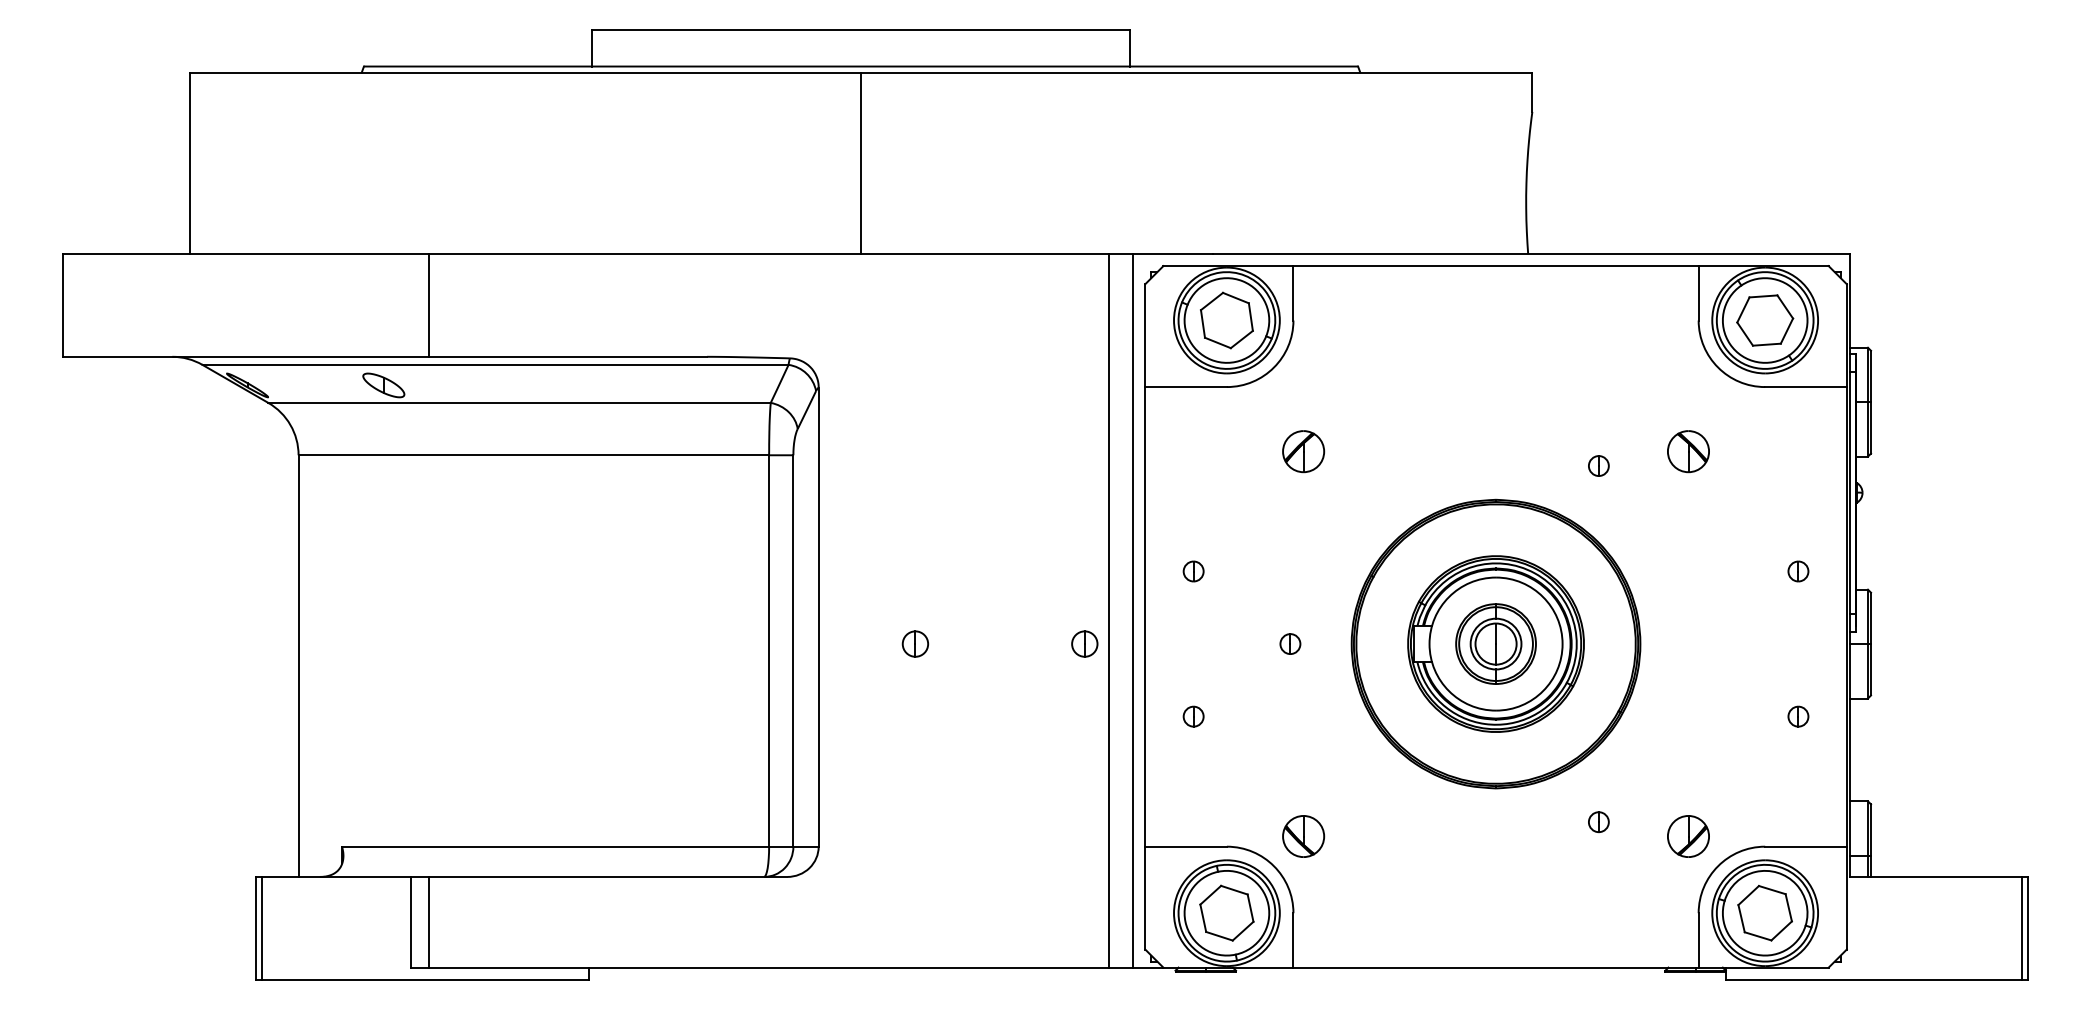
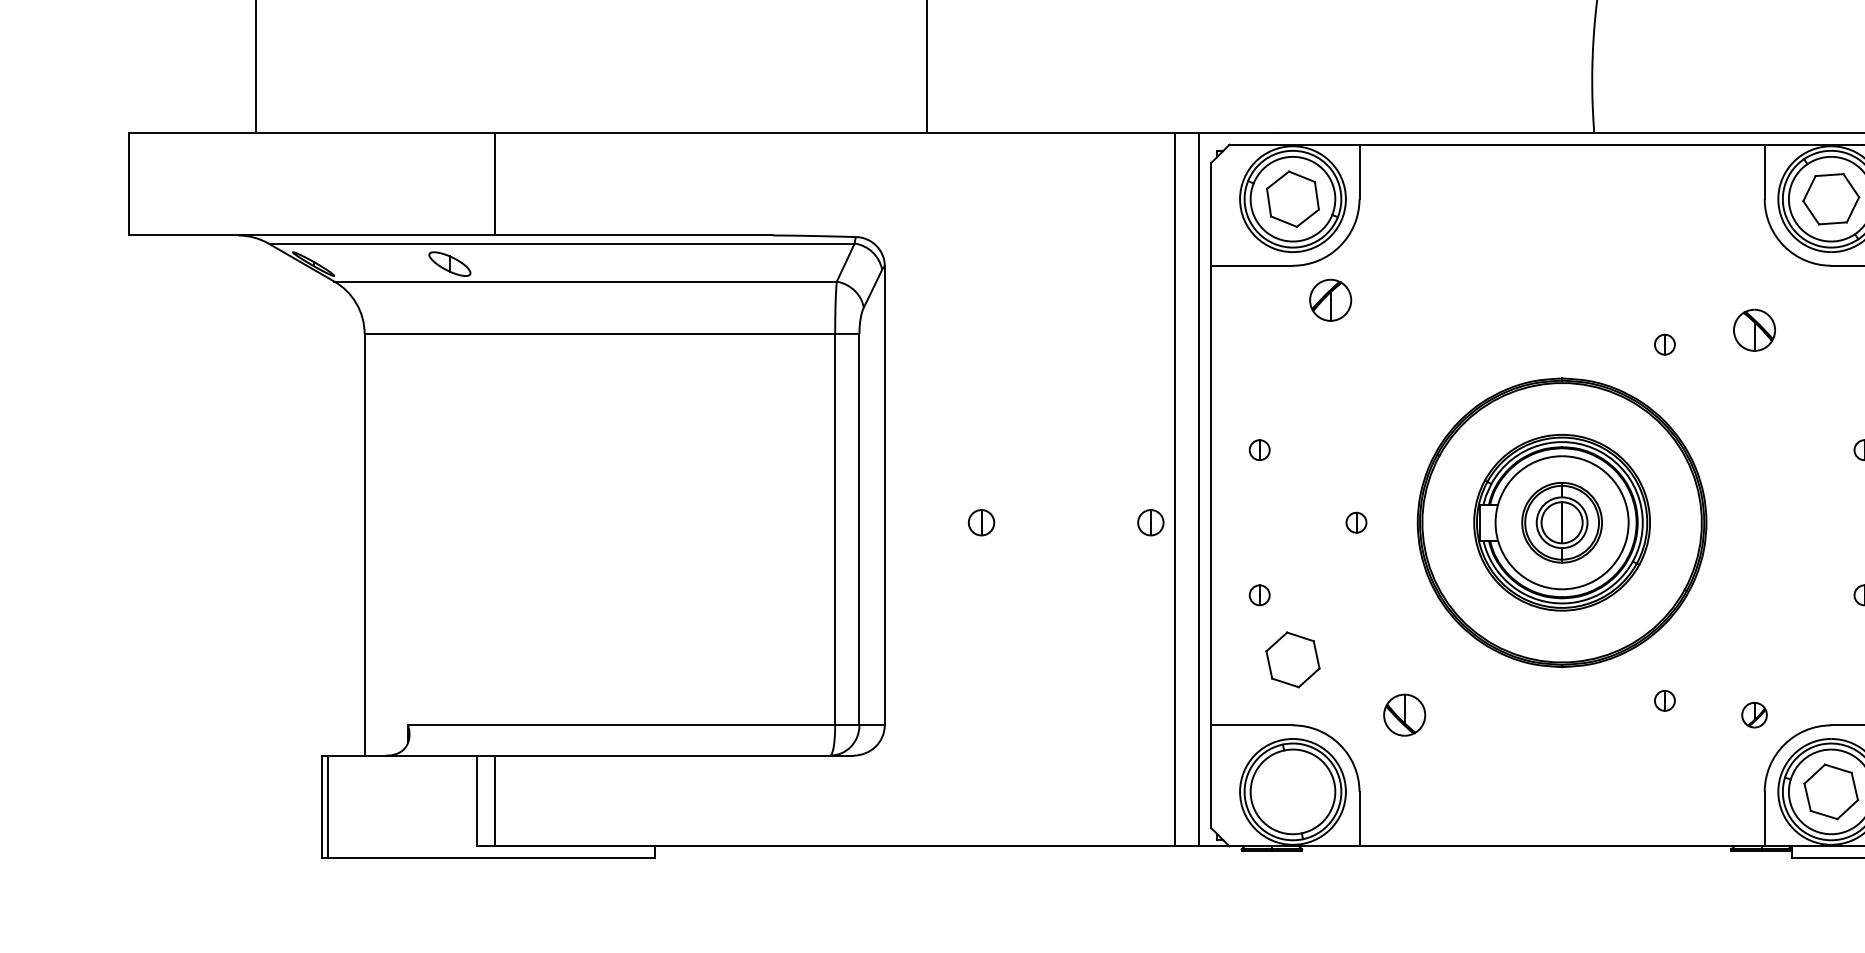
part: (1303, 451) -> (1330, 300), moved
part: (1303, 836) -> (1404, 715), moved
part: (1688, 836) -> (1754, 715), size x0.6
part: (1226, 912) -> (1292, 659), moved

